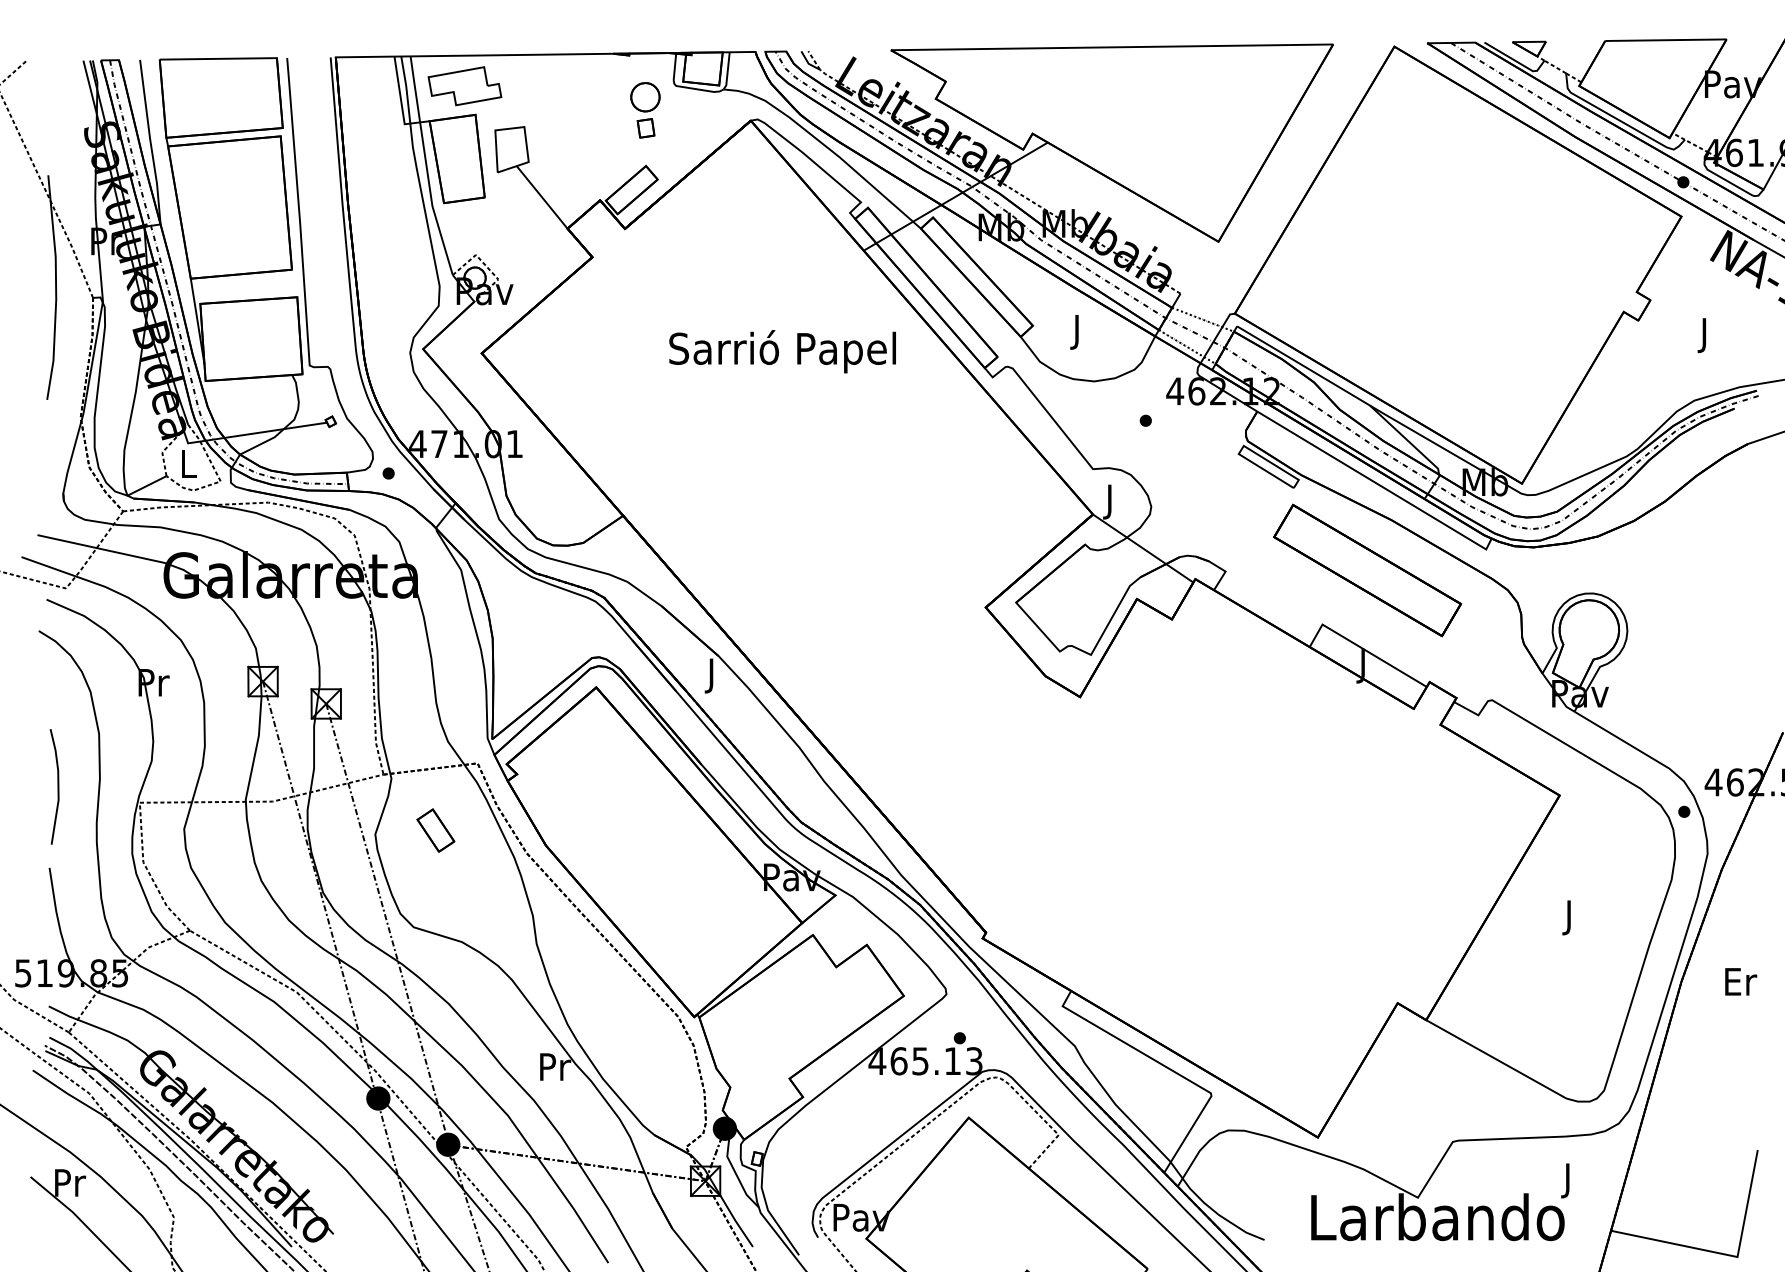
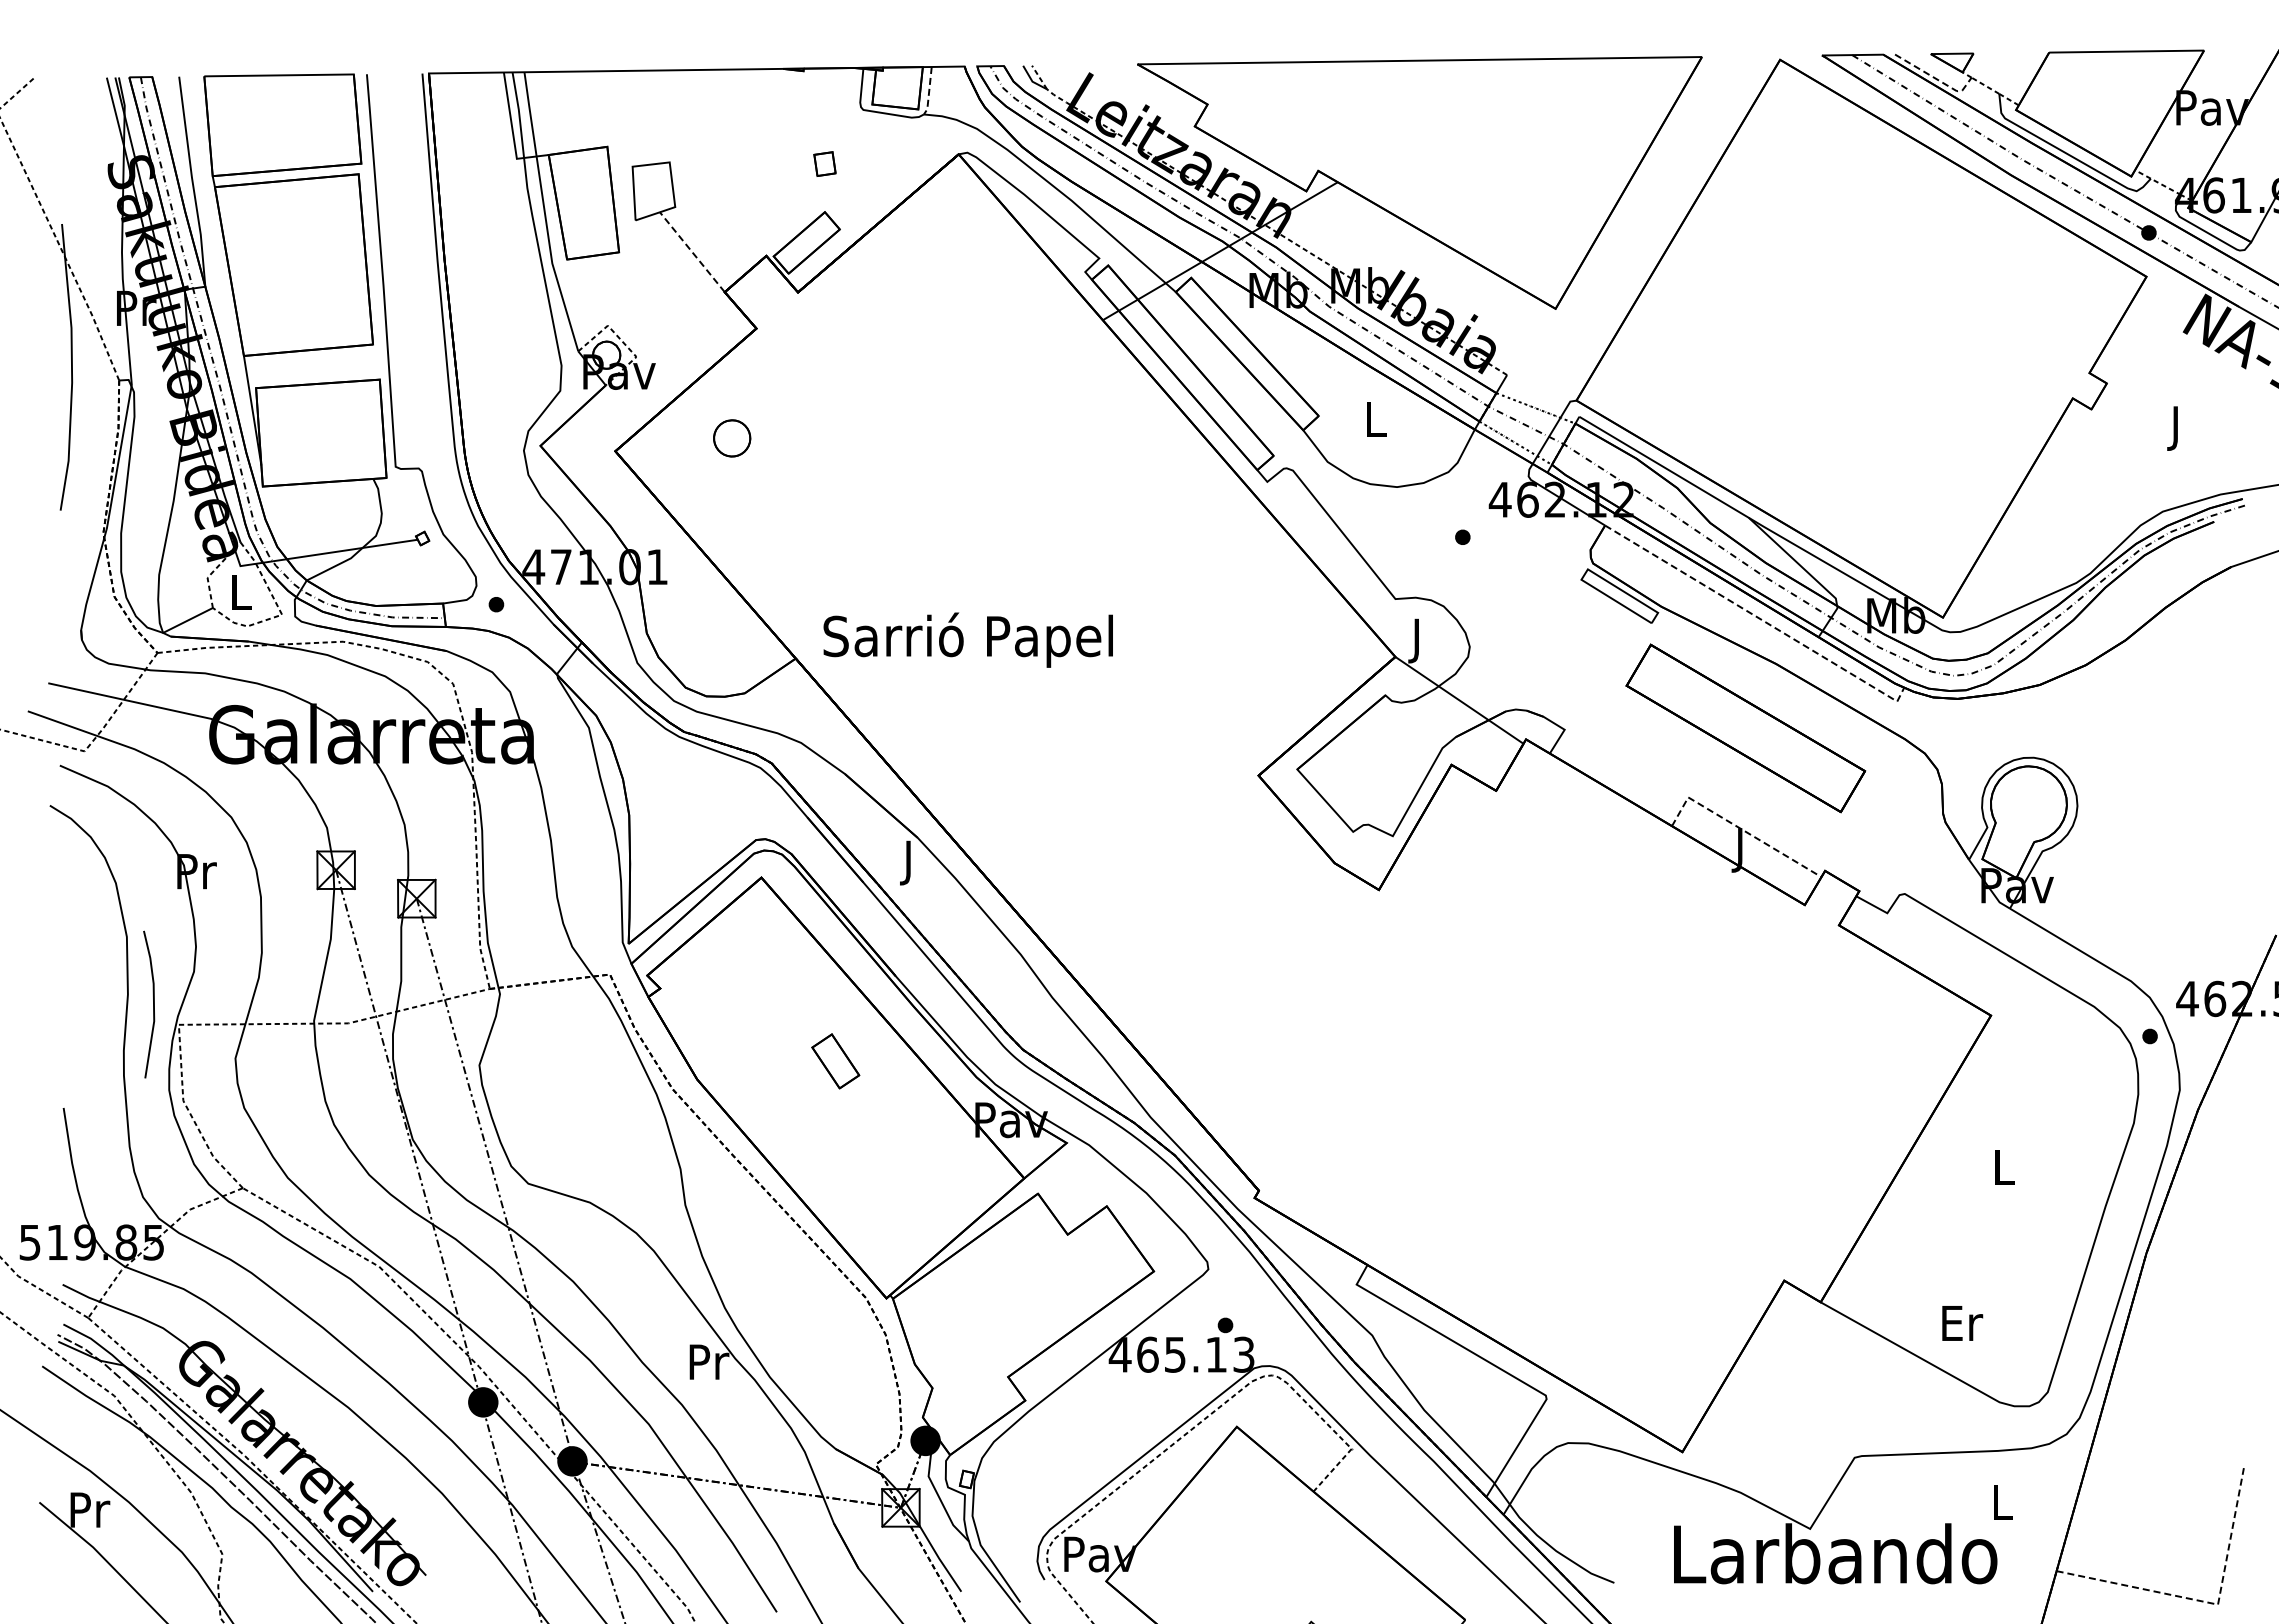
line: (1517, 62) -> (1937, 79), solid -> dashed
line: (727, 72) -> (929, 92), solid -> dashed
part: (464, 86) -> (593, 110), removed
part: (645, 97) -> (732, 438), moved
line: (542, 196) -> (692, 251), solid -> dashed
text: (1078, 332) -> (1376, 424), J -> L
text: (782, 351) -> (967, 639), moved
line: (1377, 484) -> (1758, 618), solid -> dashed
line: (1363, 648) -> (1740, 828), solid -> dashed
line: (58, 786) -> (153, 1004), moved
part: (435, 830) -> (835, 1061), moved
text: (1570, 917) -> (2004, 1171), J -> L
text: (1741, 981) -> (1962, 1323), moved
text: (1568, 1180) -> (2002, 1507), J -> L
line: (1728, 1255) -> (2206, 1602), solid -> dashed

